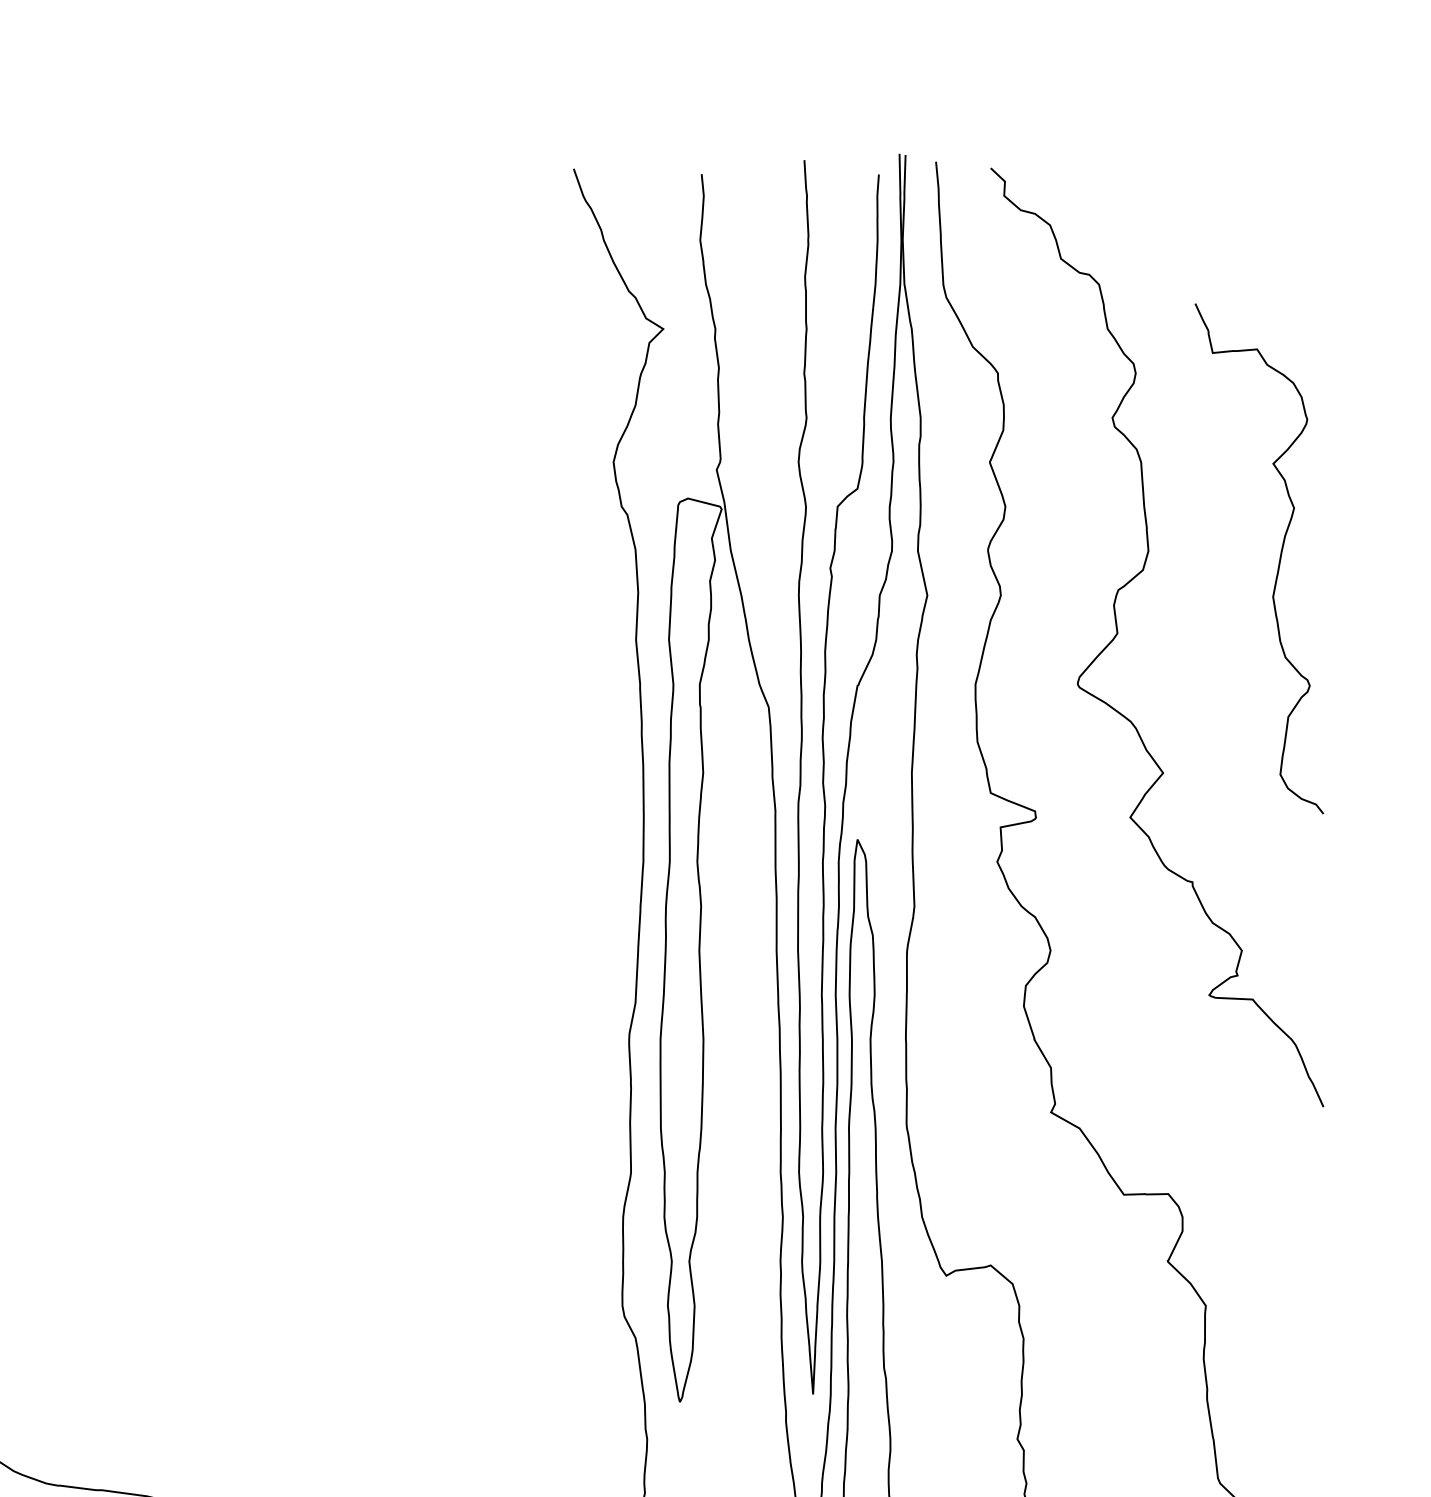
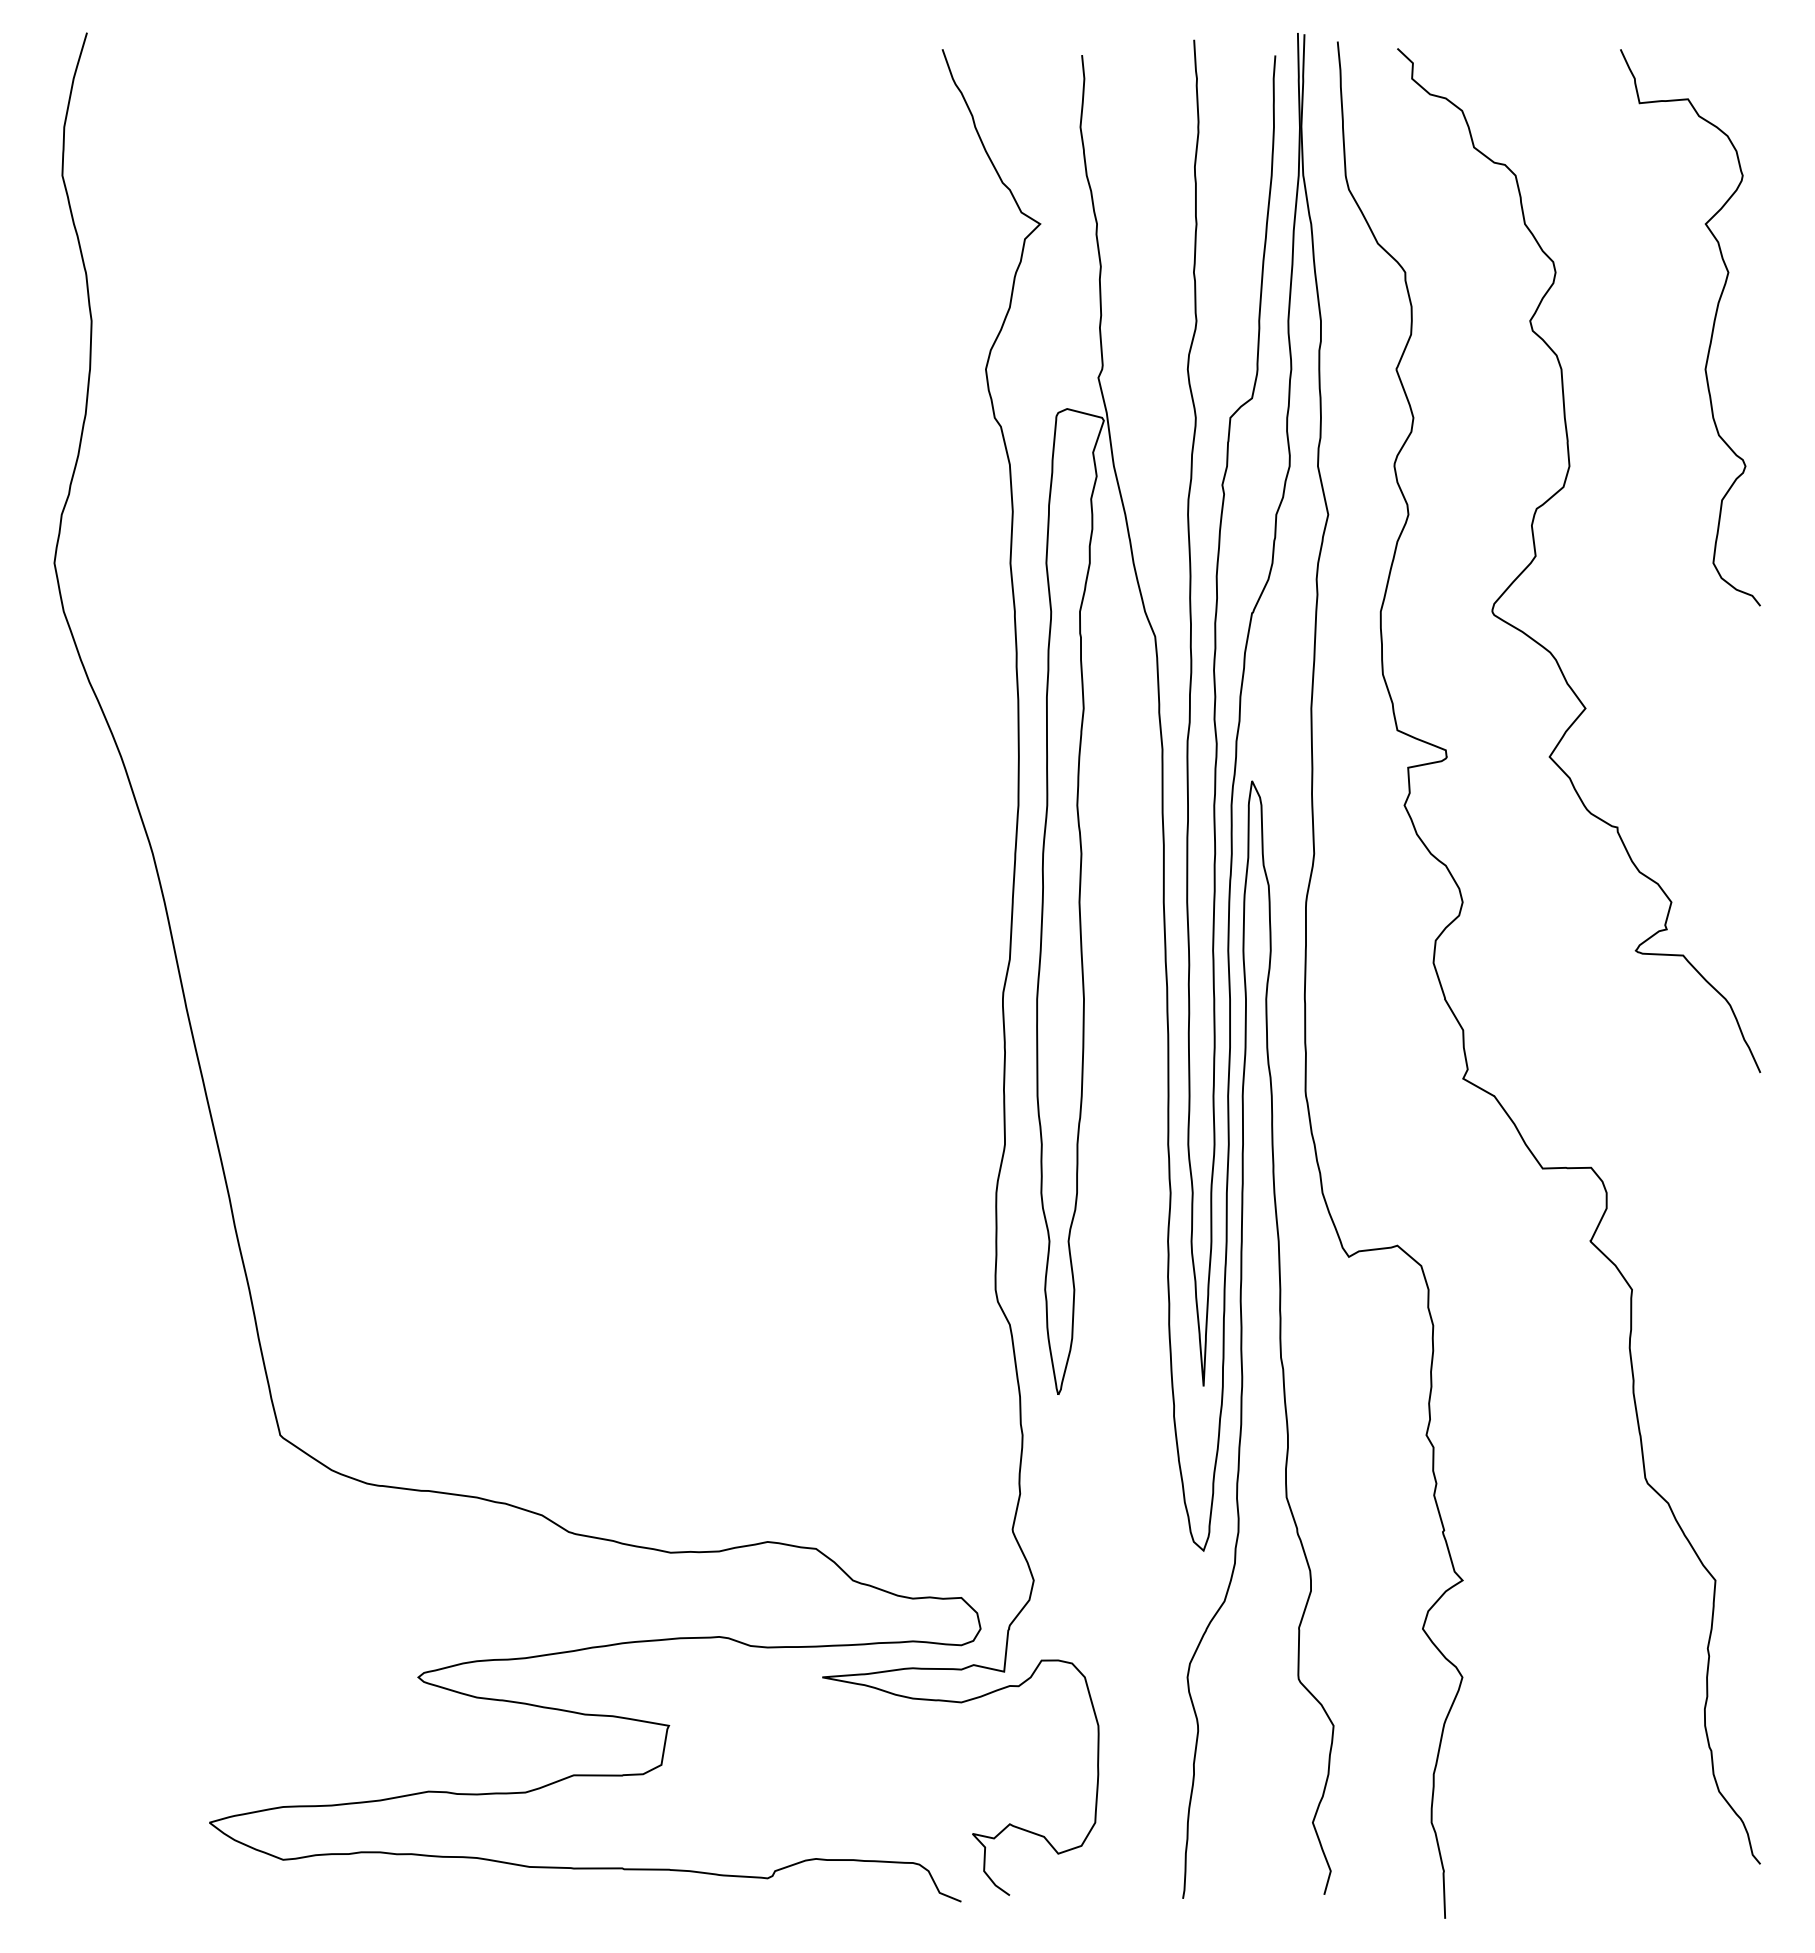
curve: (1278, 562) -> (1711, 331), moved

